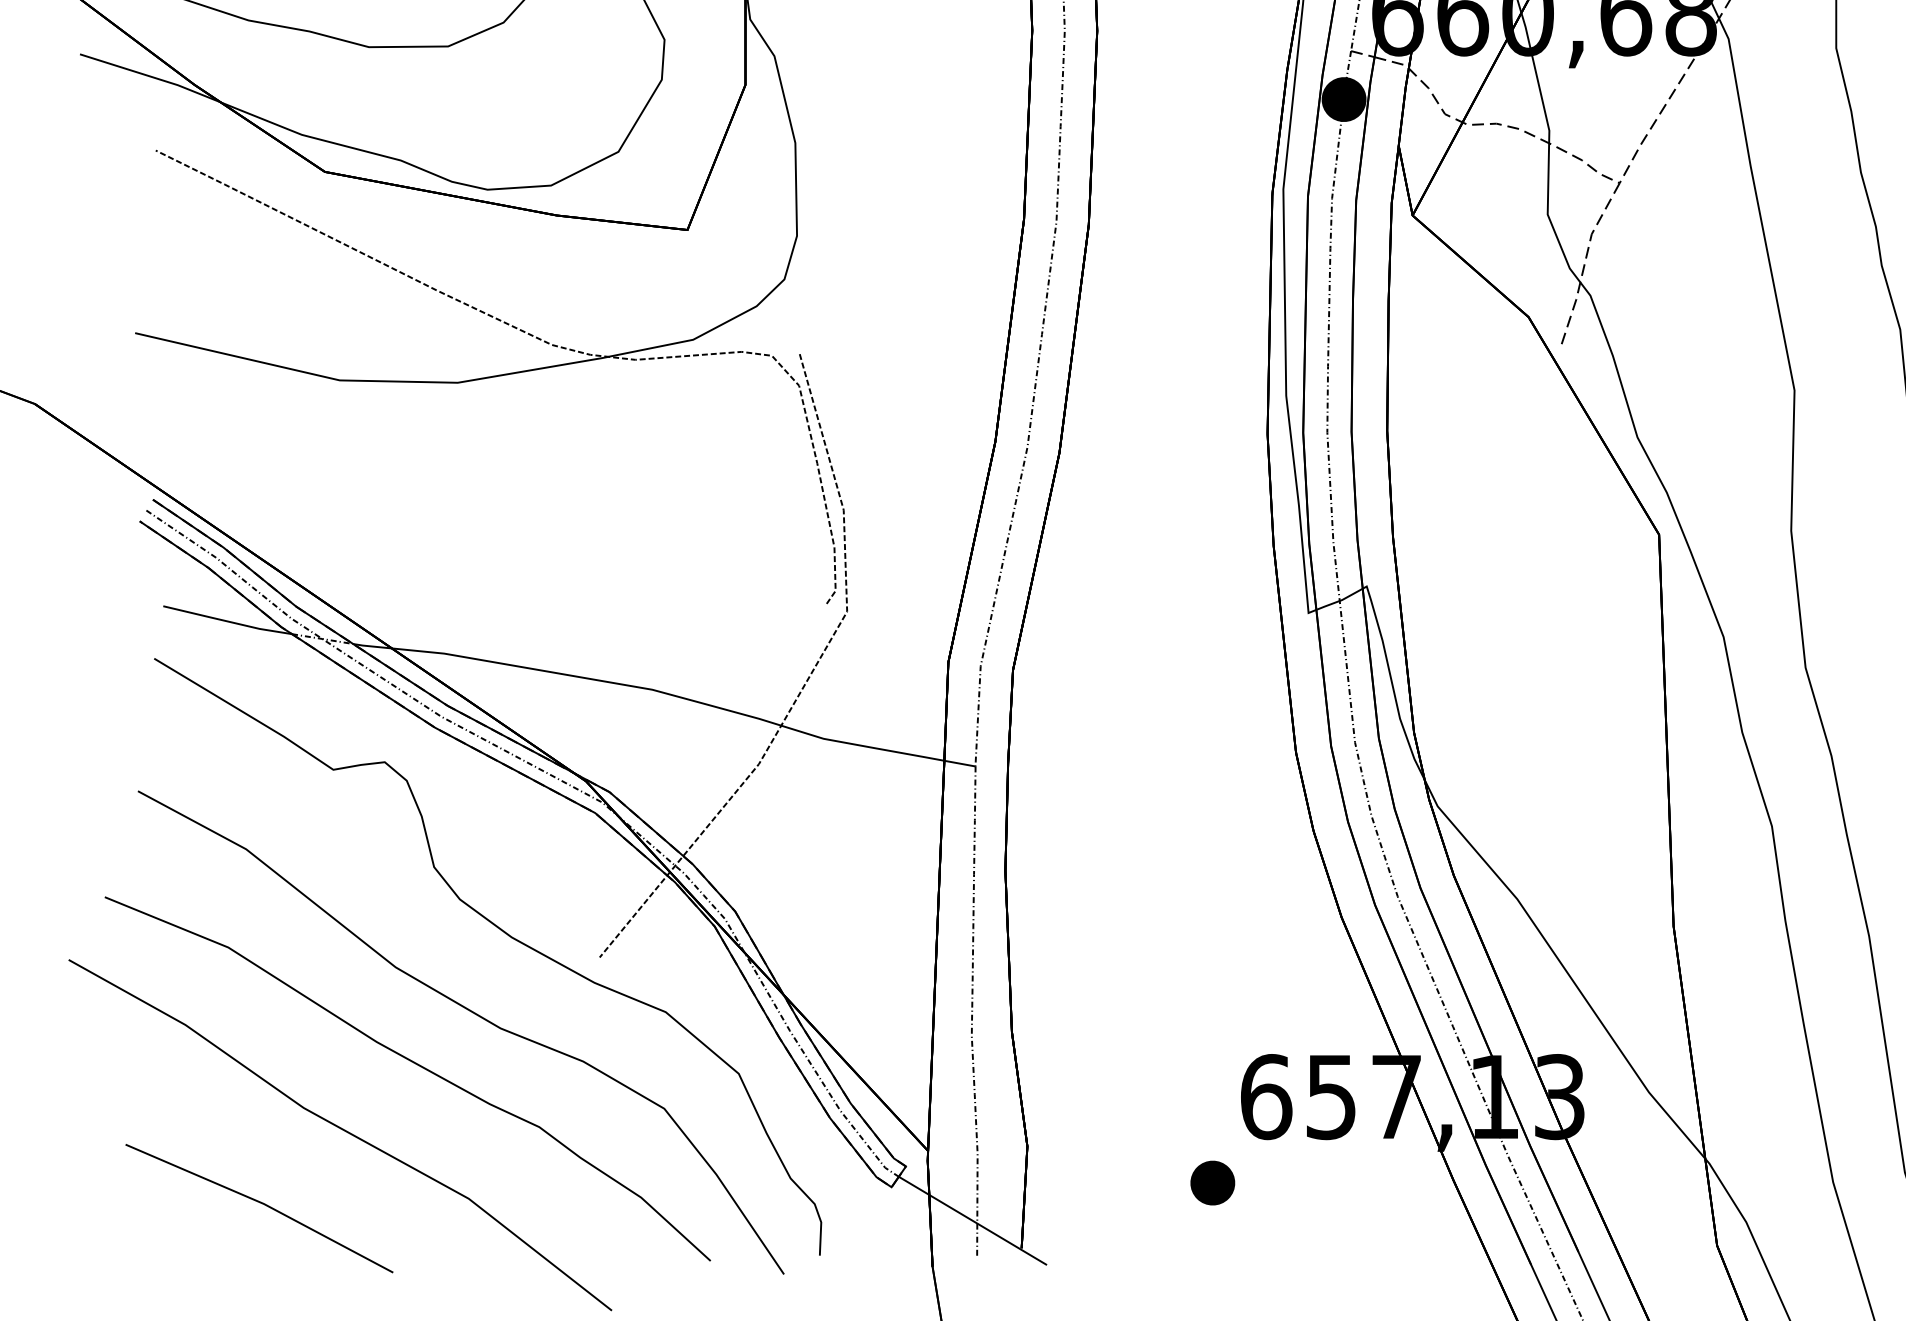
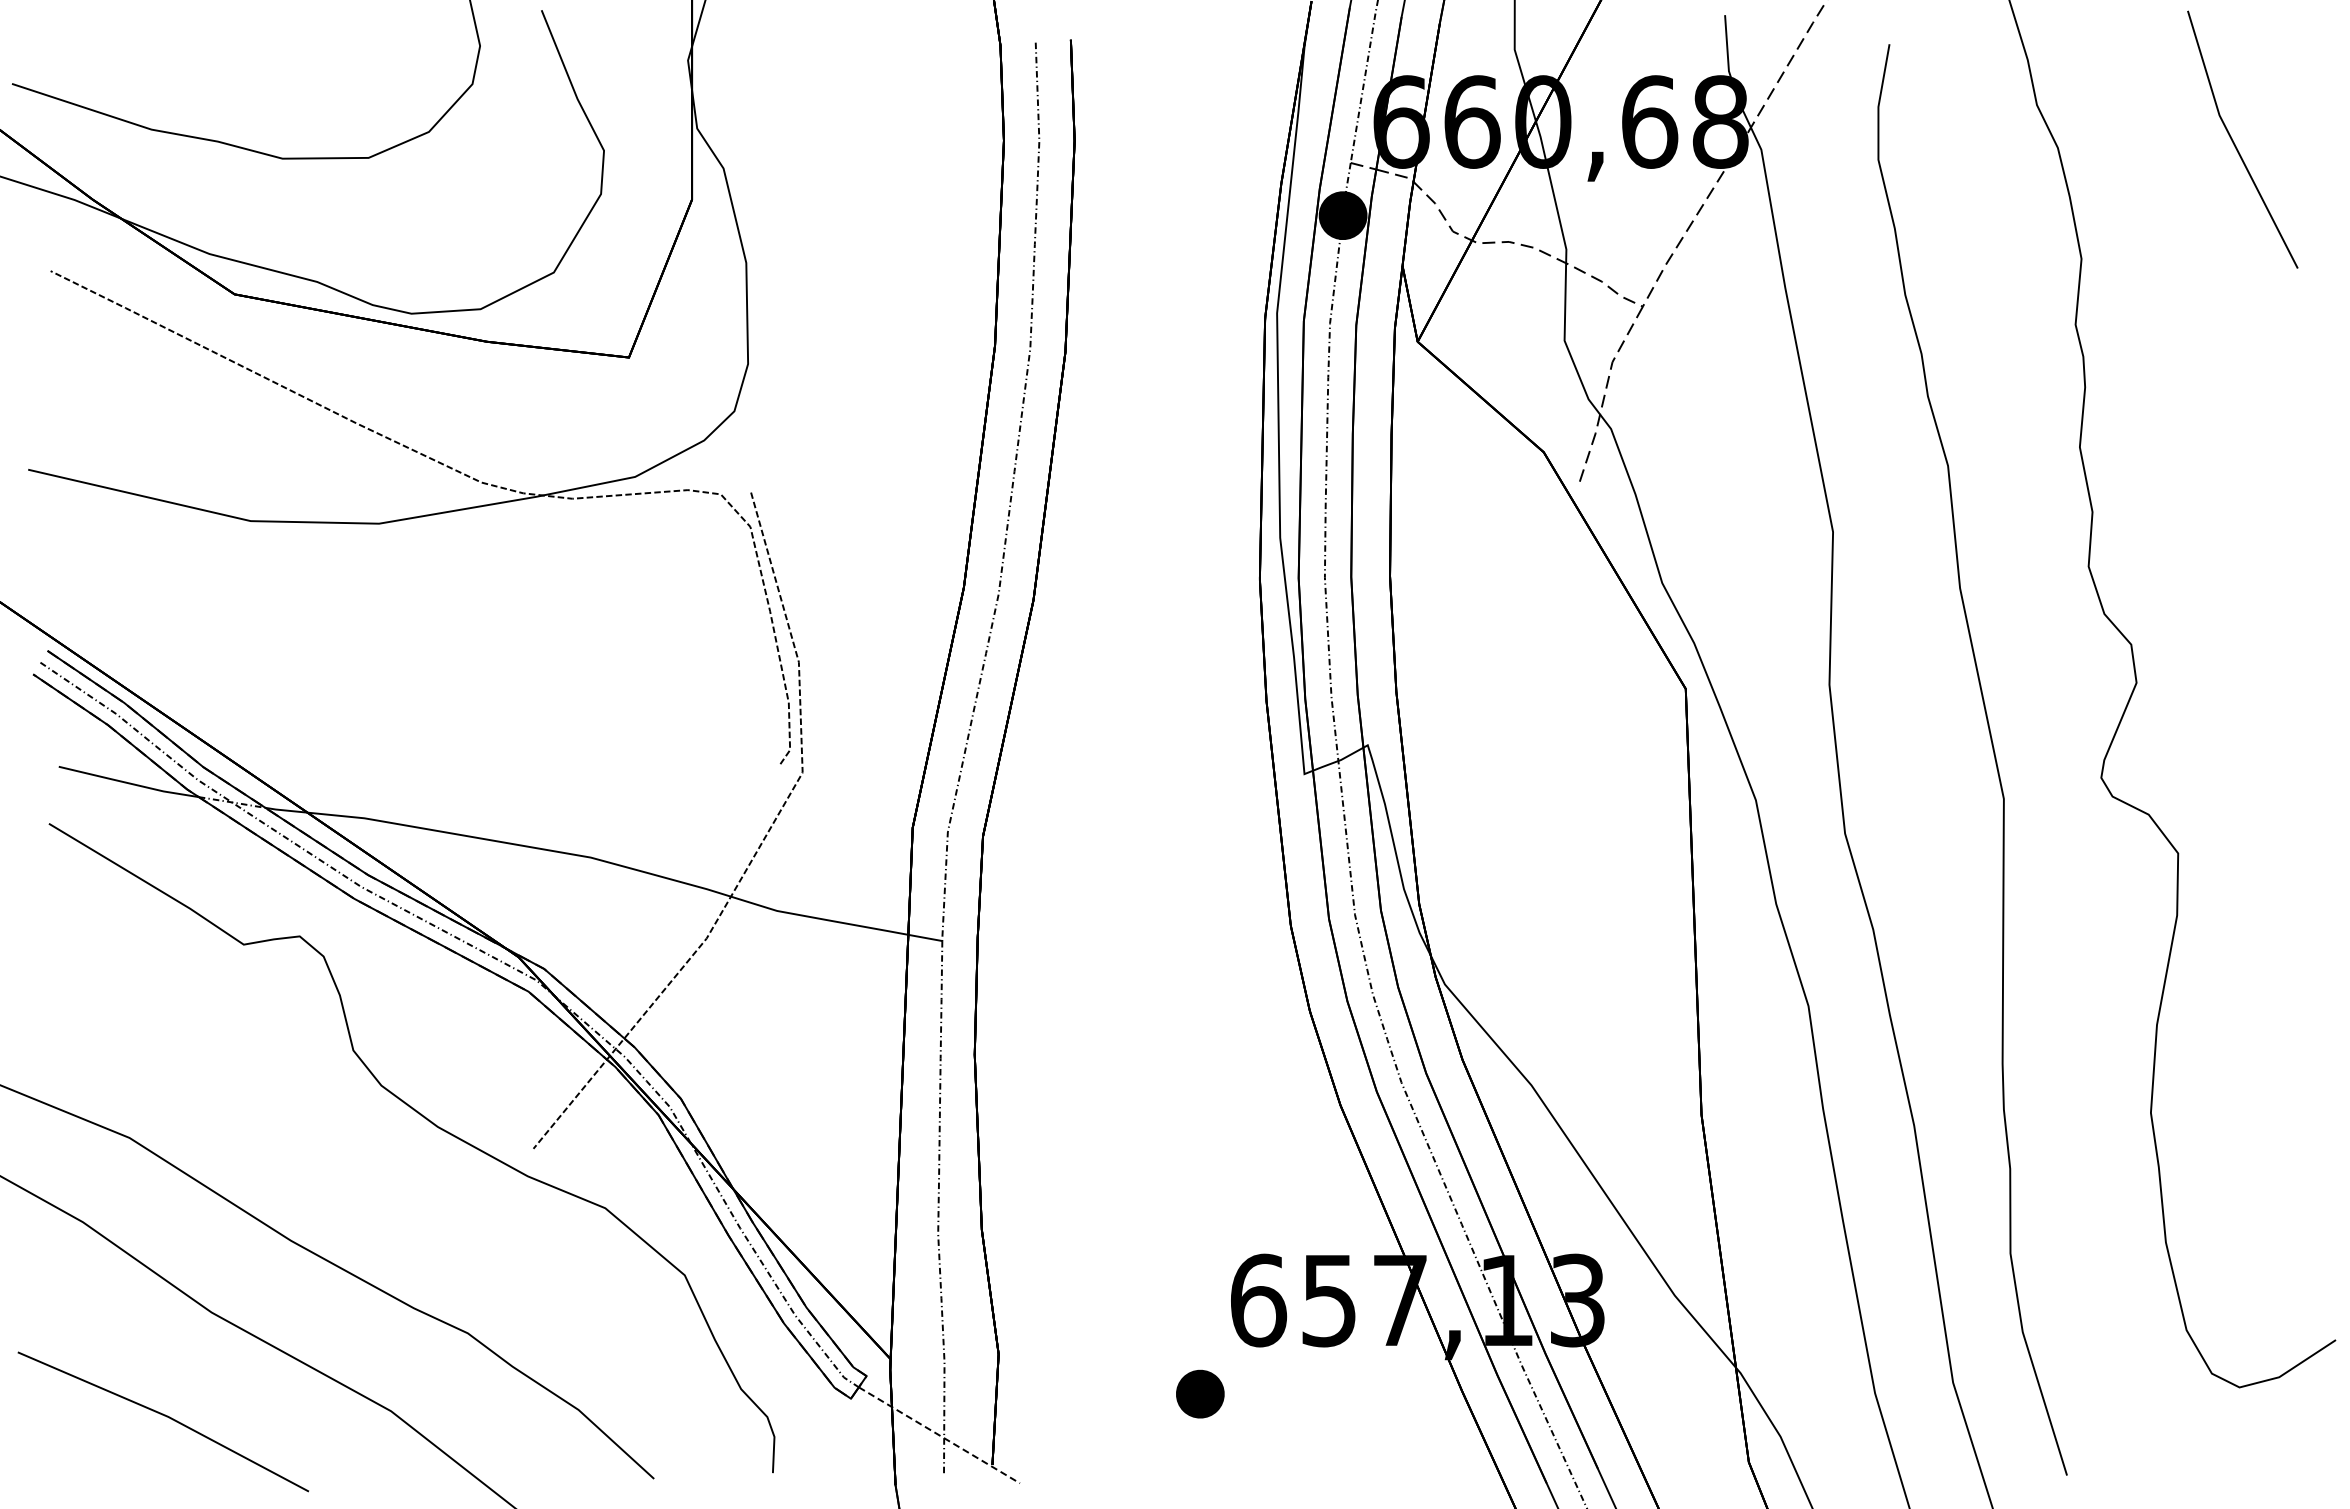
curve: (471, 1012) -> (393, 1208), removed
line: (972, 1221) -> (939, 1435), solid -> dashed

